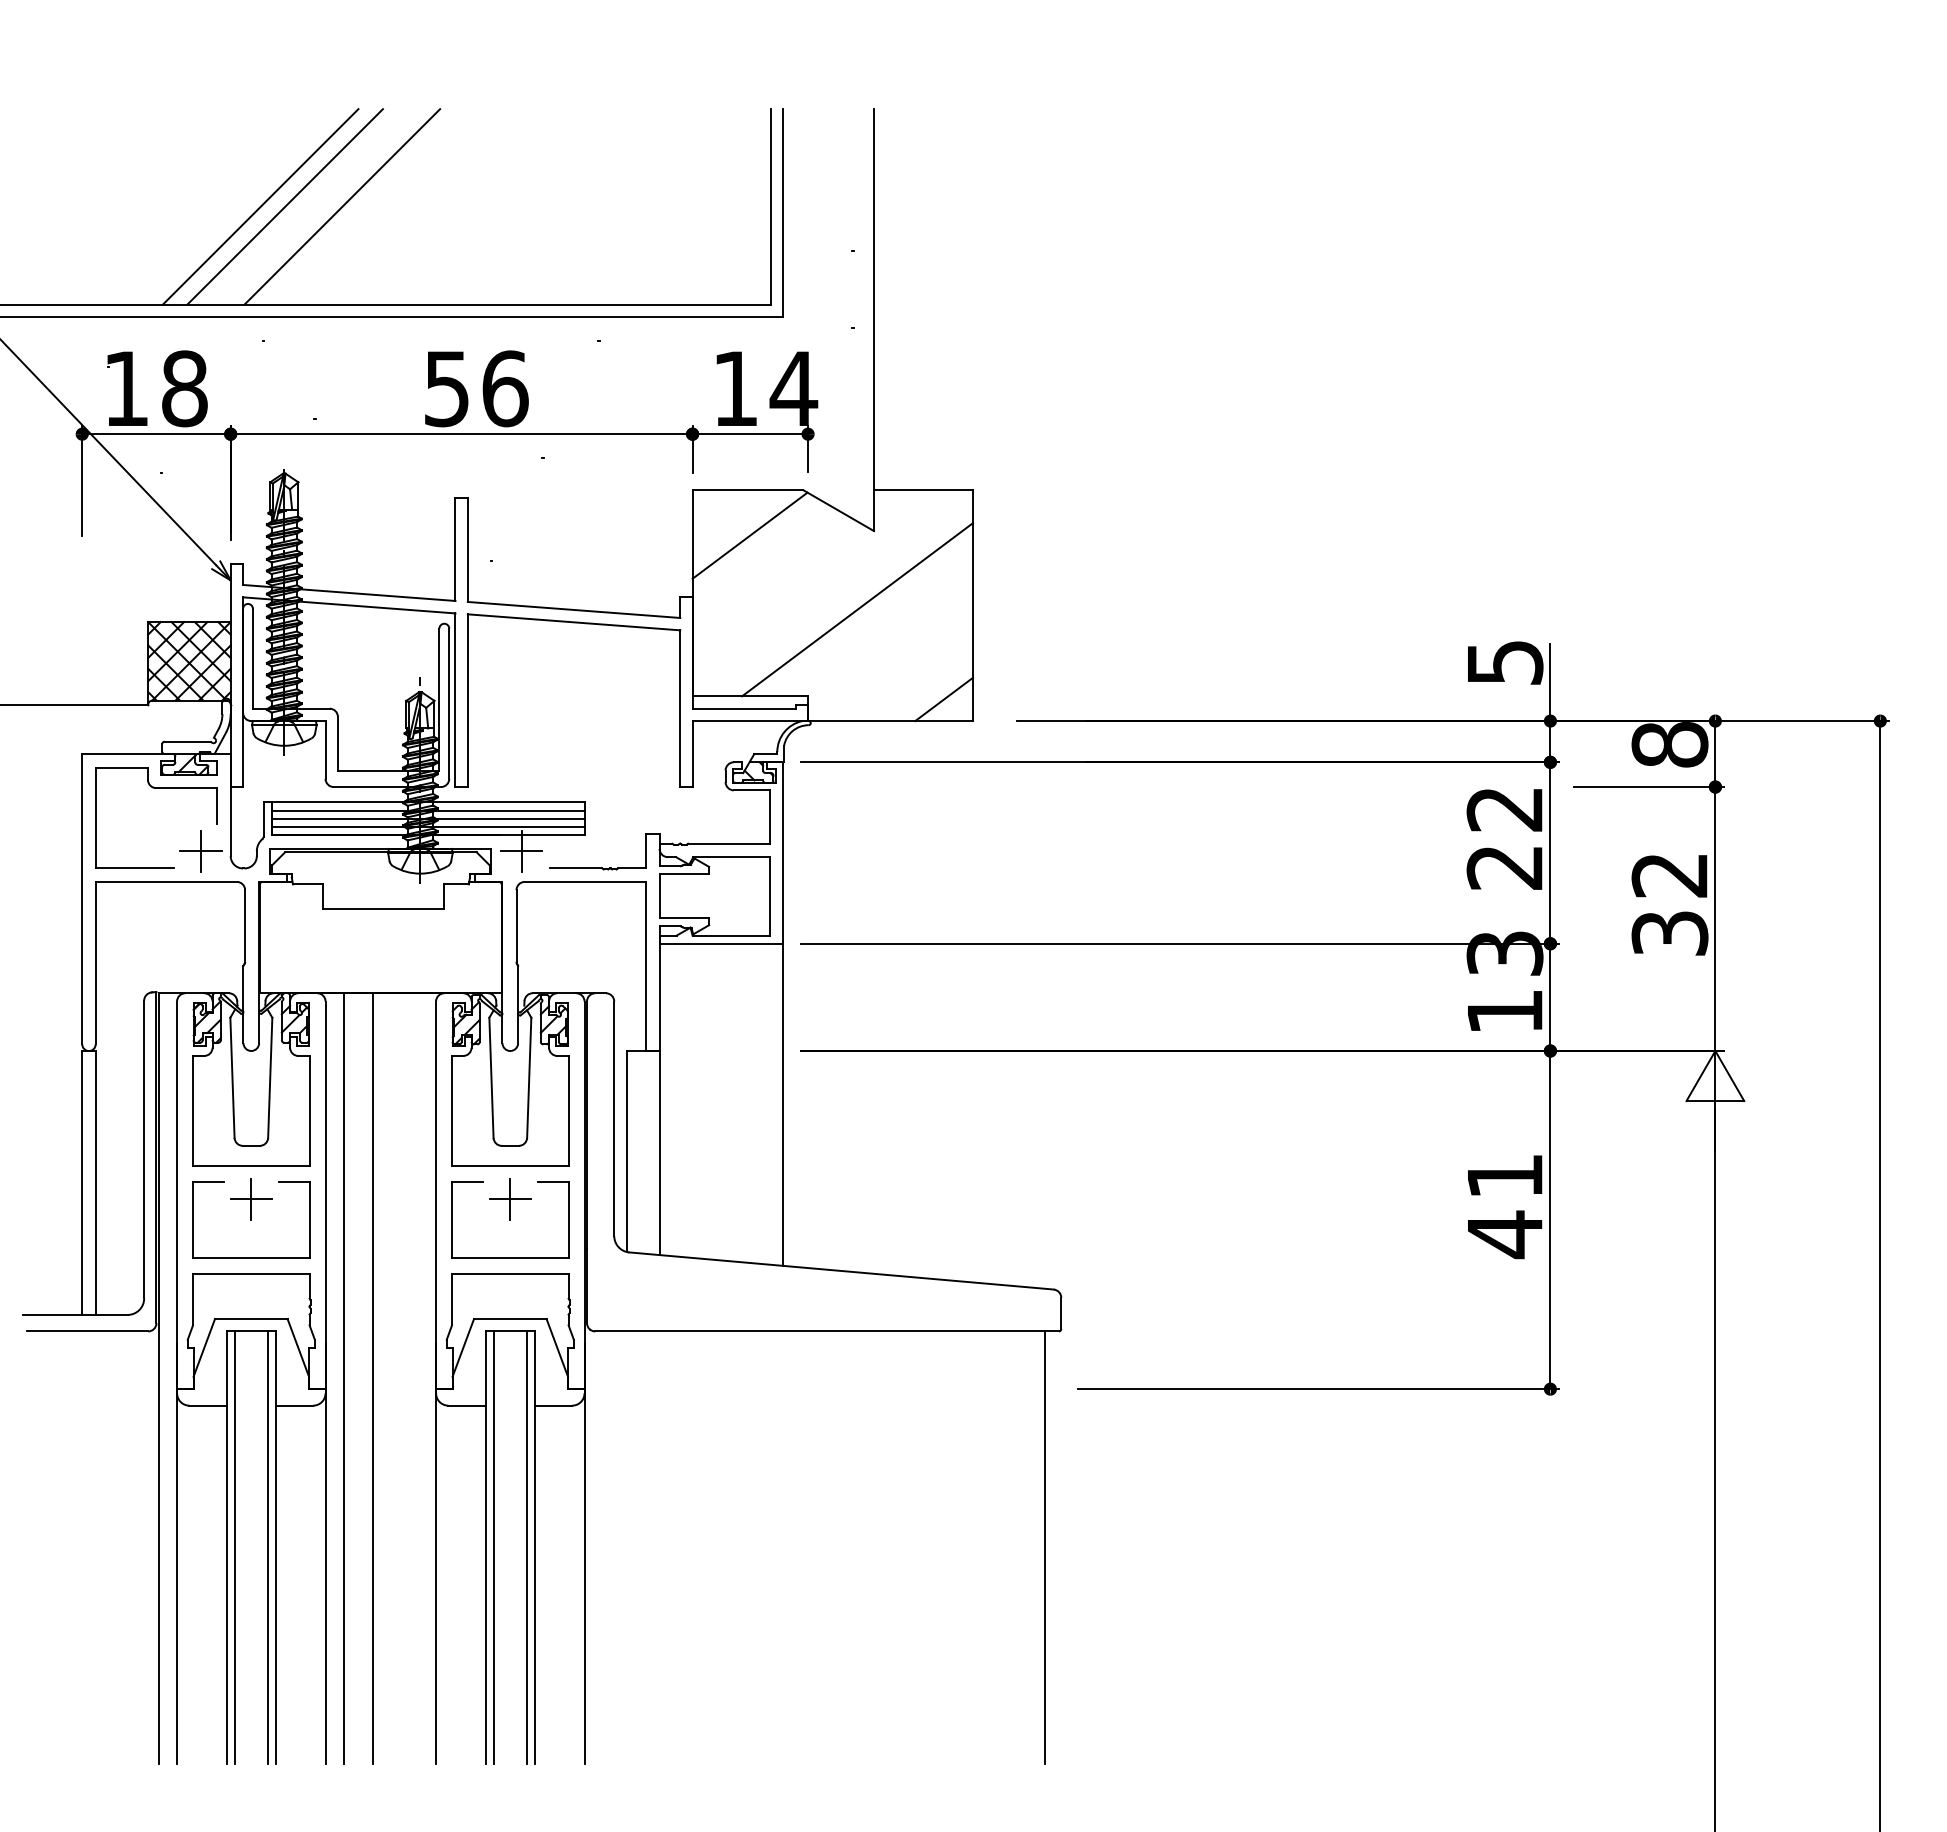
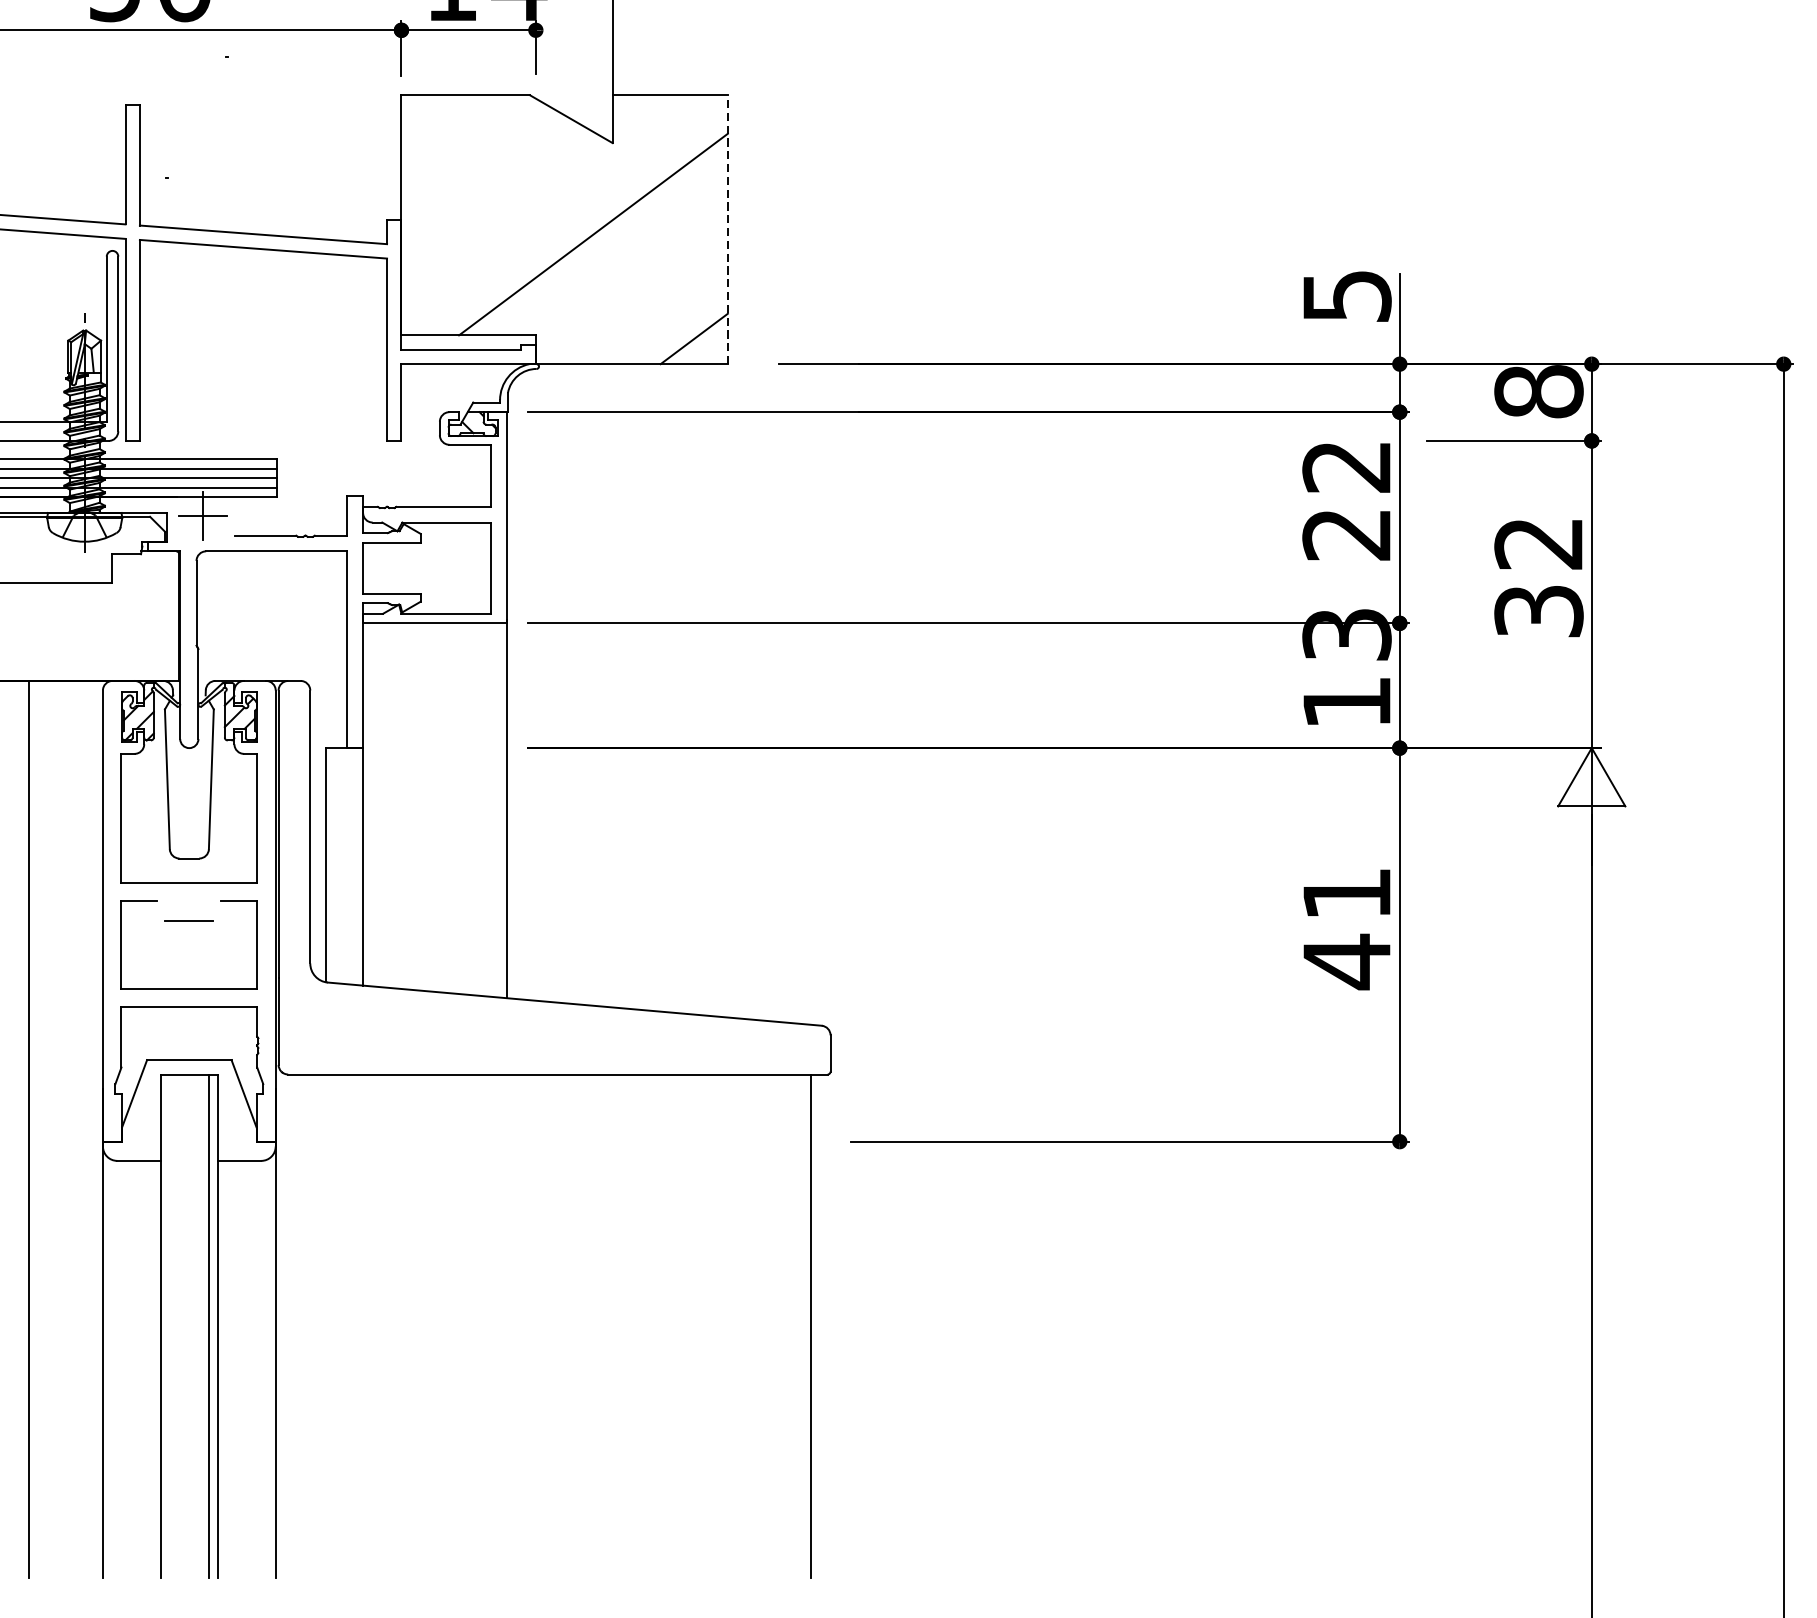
line: (749, 535) -> (467, 148), removed
line: (973, 605) -> (728, 229), solid -> dashed
line: (510, 1199) -> (189, 920), removed
line: (493, 1547) -> (169, 1325), removed

